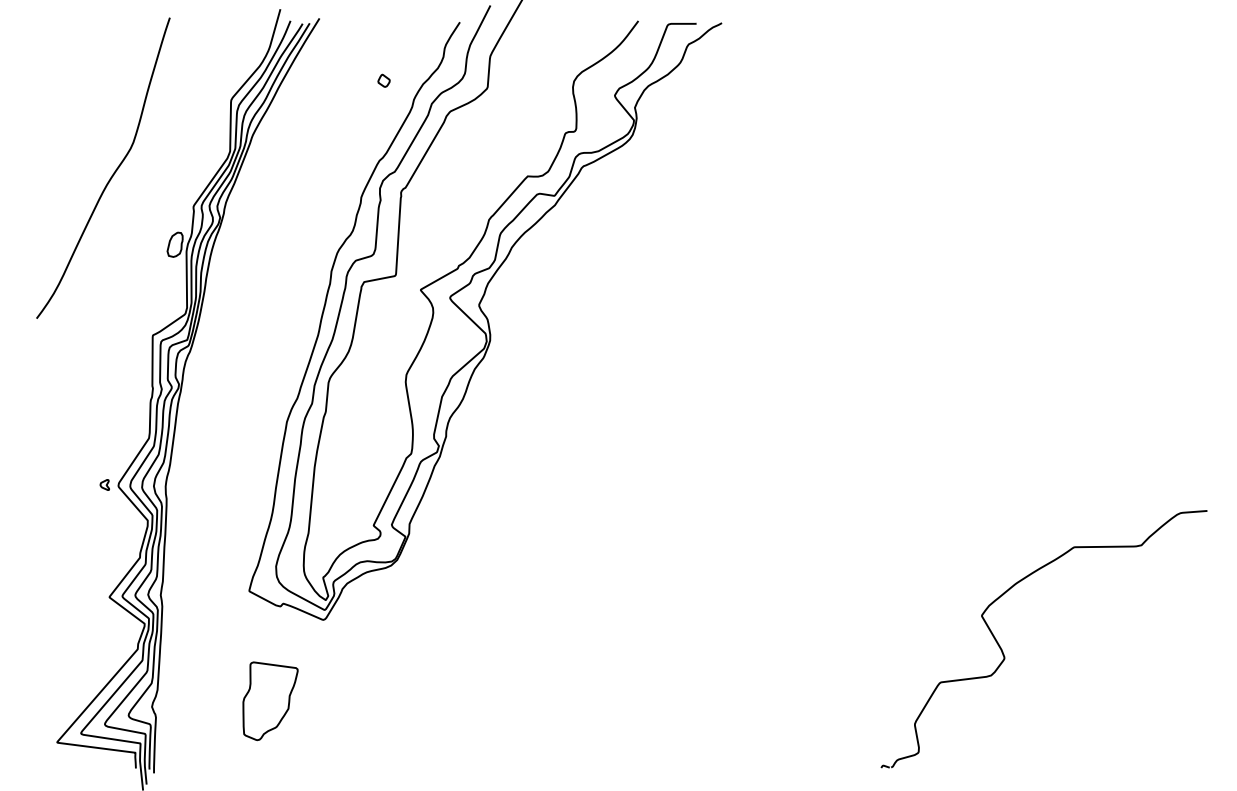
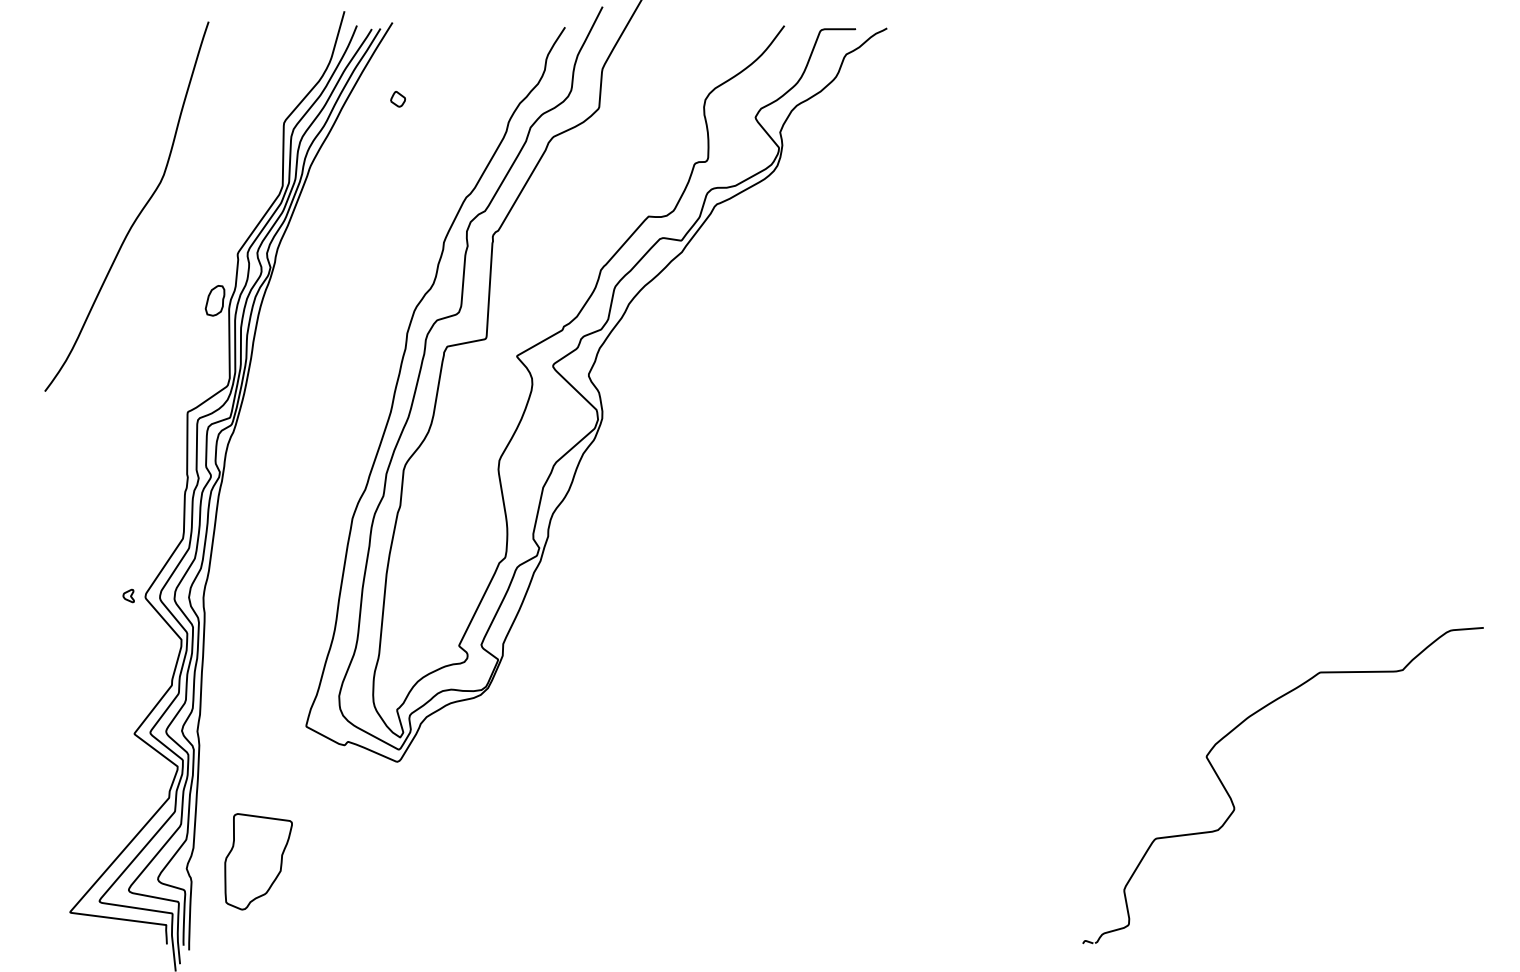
part: (383, 80) -> (397, 98), moved
part: (270, 701) -> (258, 862), moved

